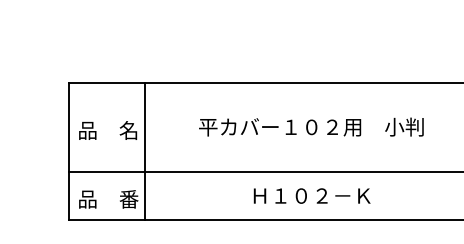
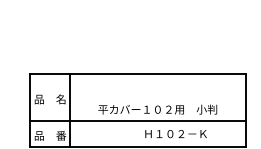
text: (310, 126) -> (157, 109), moved
text: (310, 196) -> (175, 134), moved

